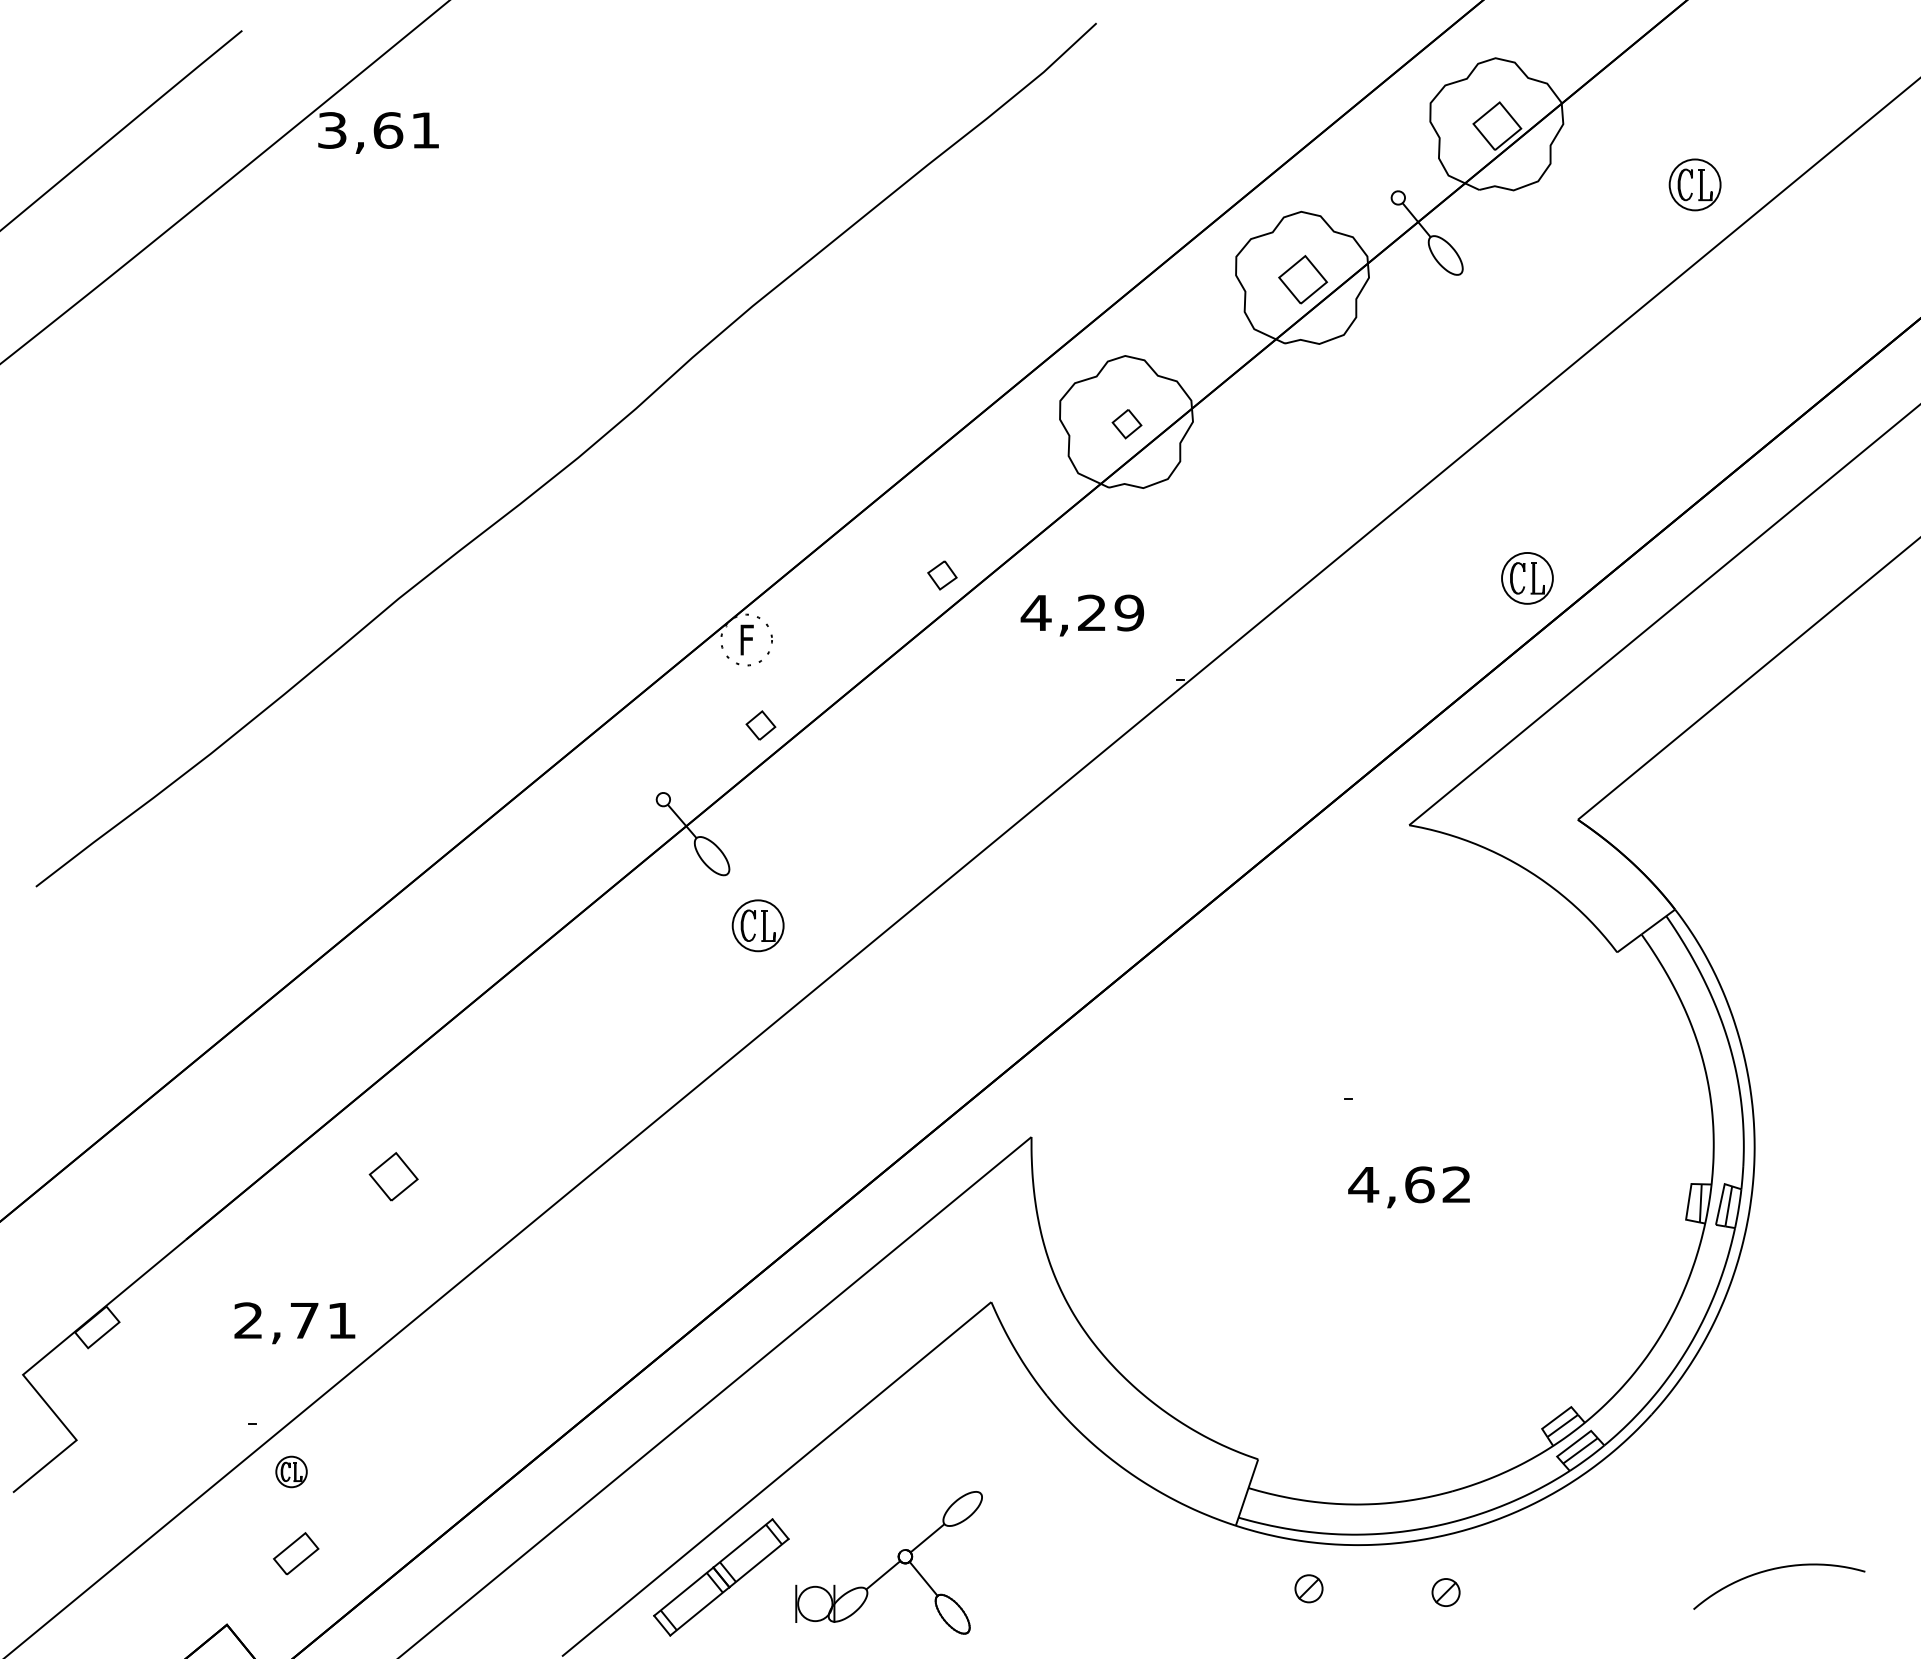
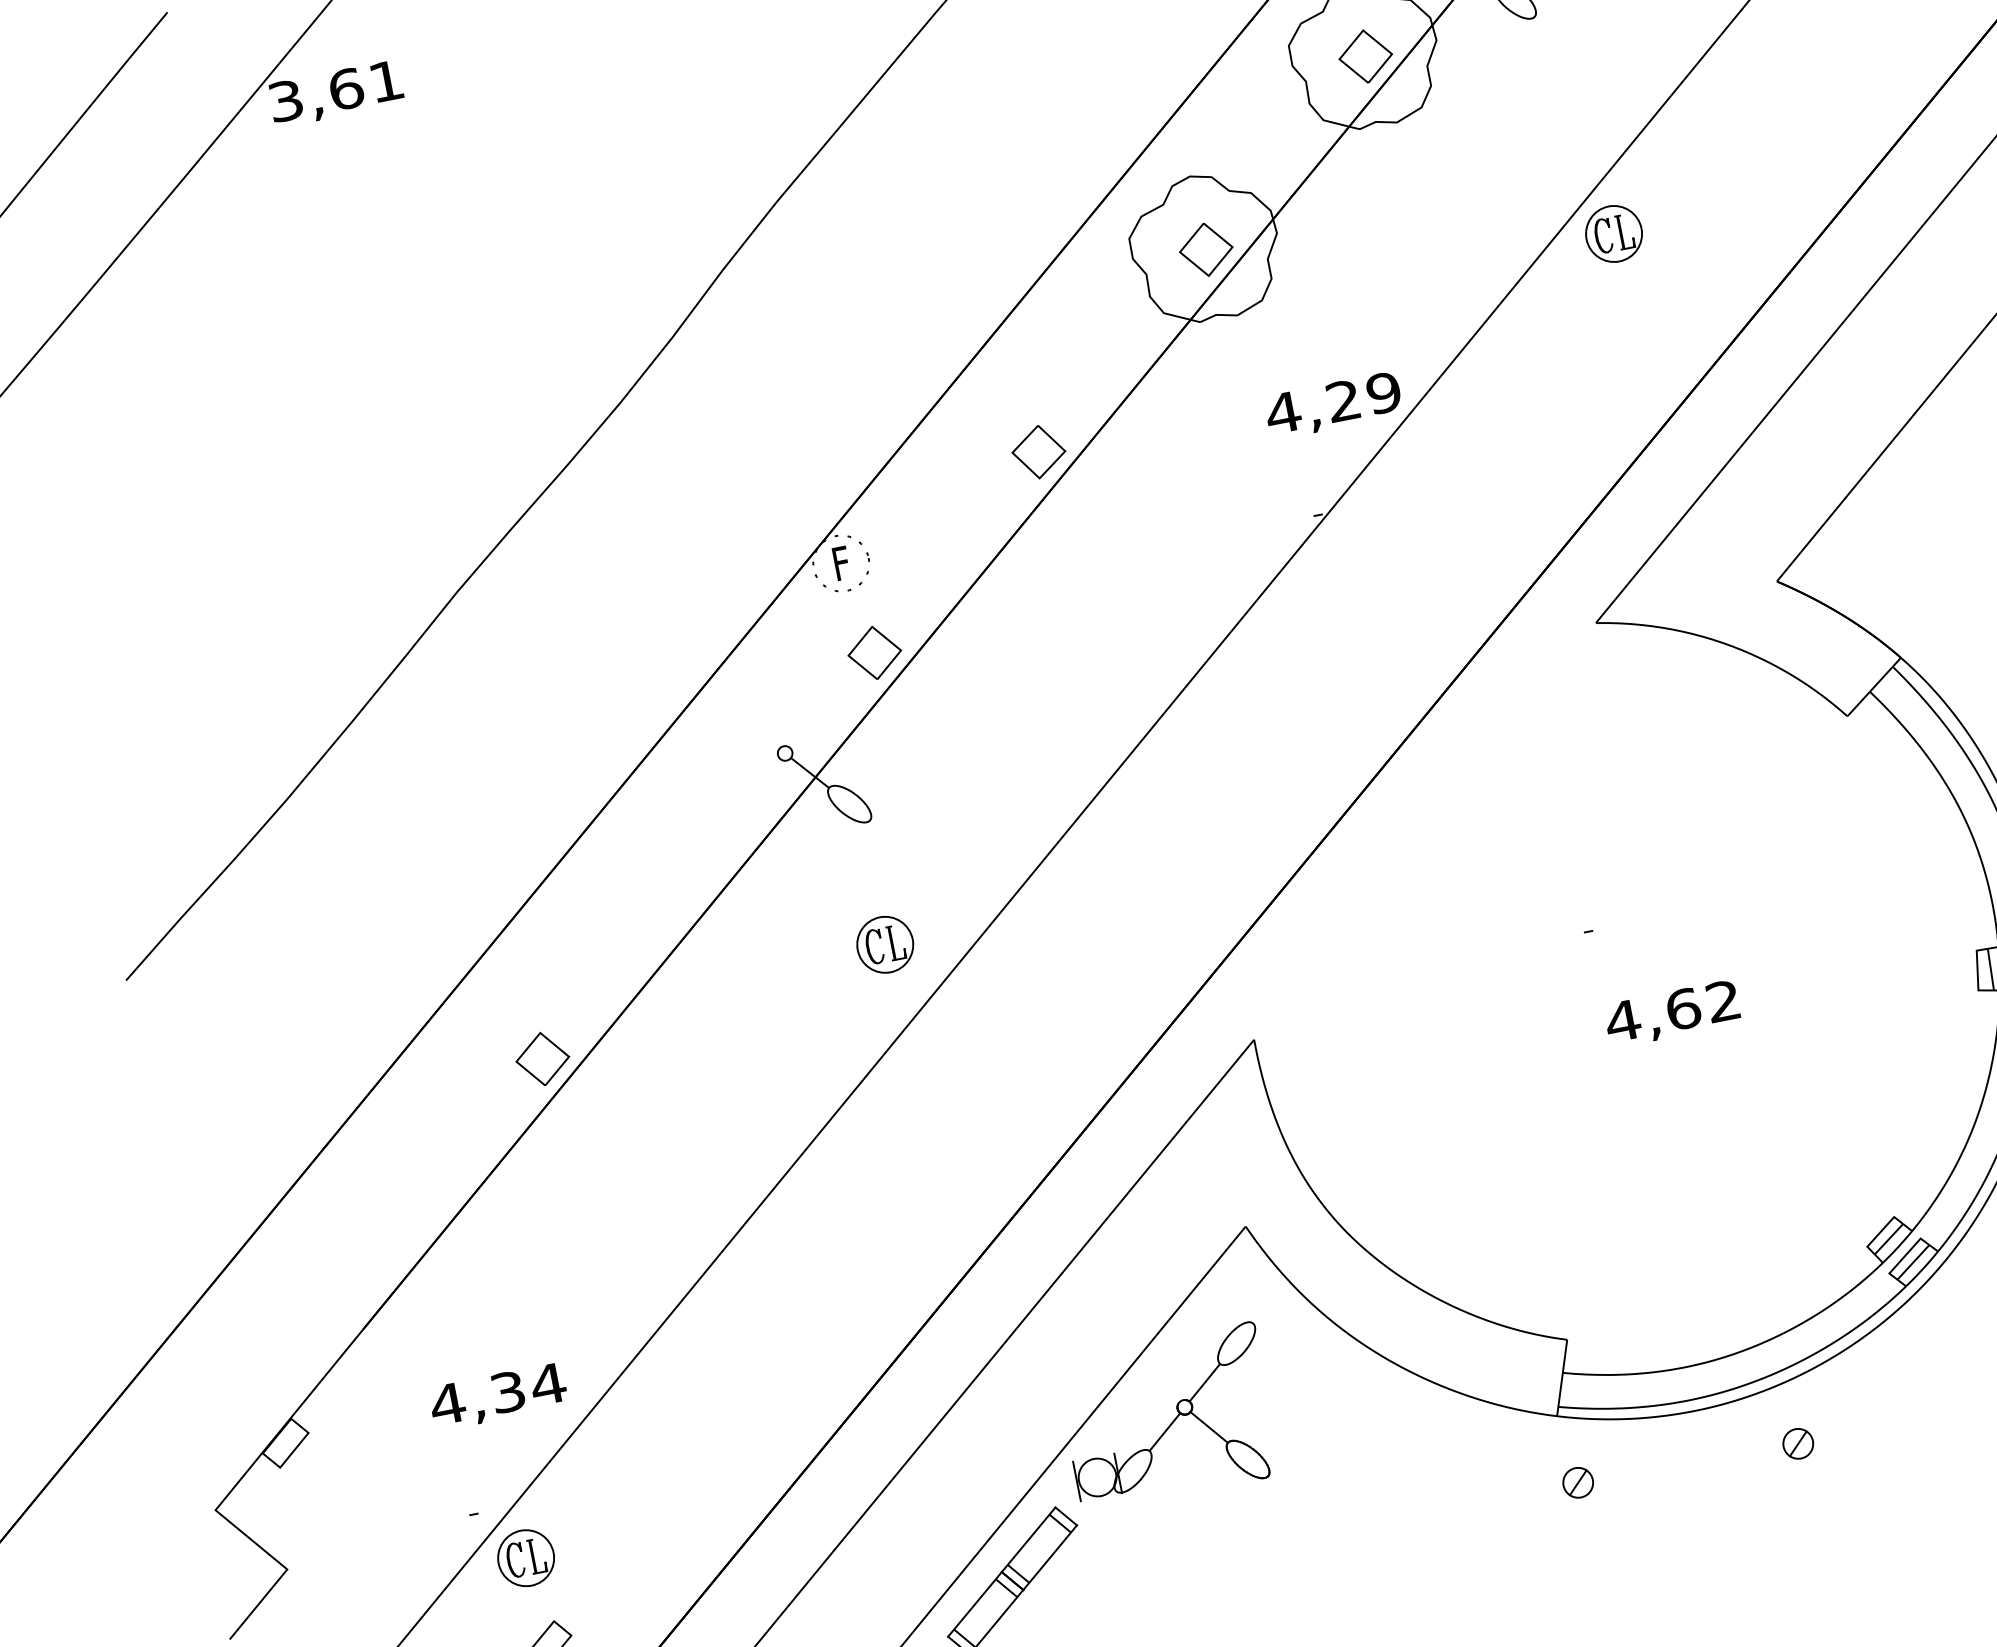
part: (1126, 423) -> (1205, 249), size x1.67
part: (942, 575) -> (1039, 452), size x1.67
part: (1527, 578) -> (1614, 234), moved
text: (1082, 615) -> (1333, 405), moved
part: (760, 725) -> (874, 652), size x1.67
part: (757, 925) -> (884, 944), moved
part: (393, 1176) -> (542, 1058), moved
text: (295, 1320) -> (498, 1393), 2,71 -> 4,34
part: (291, 1471) -> (525, 1557), size x1.67
part: (888, 1562) -> (1167, 1417), moved
part: (1308, 1588) -> (1577, 1482), moved

